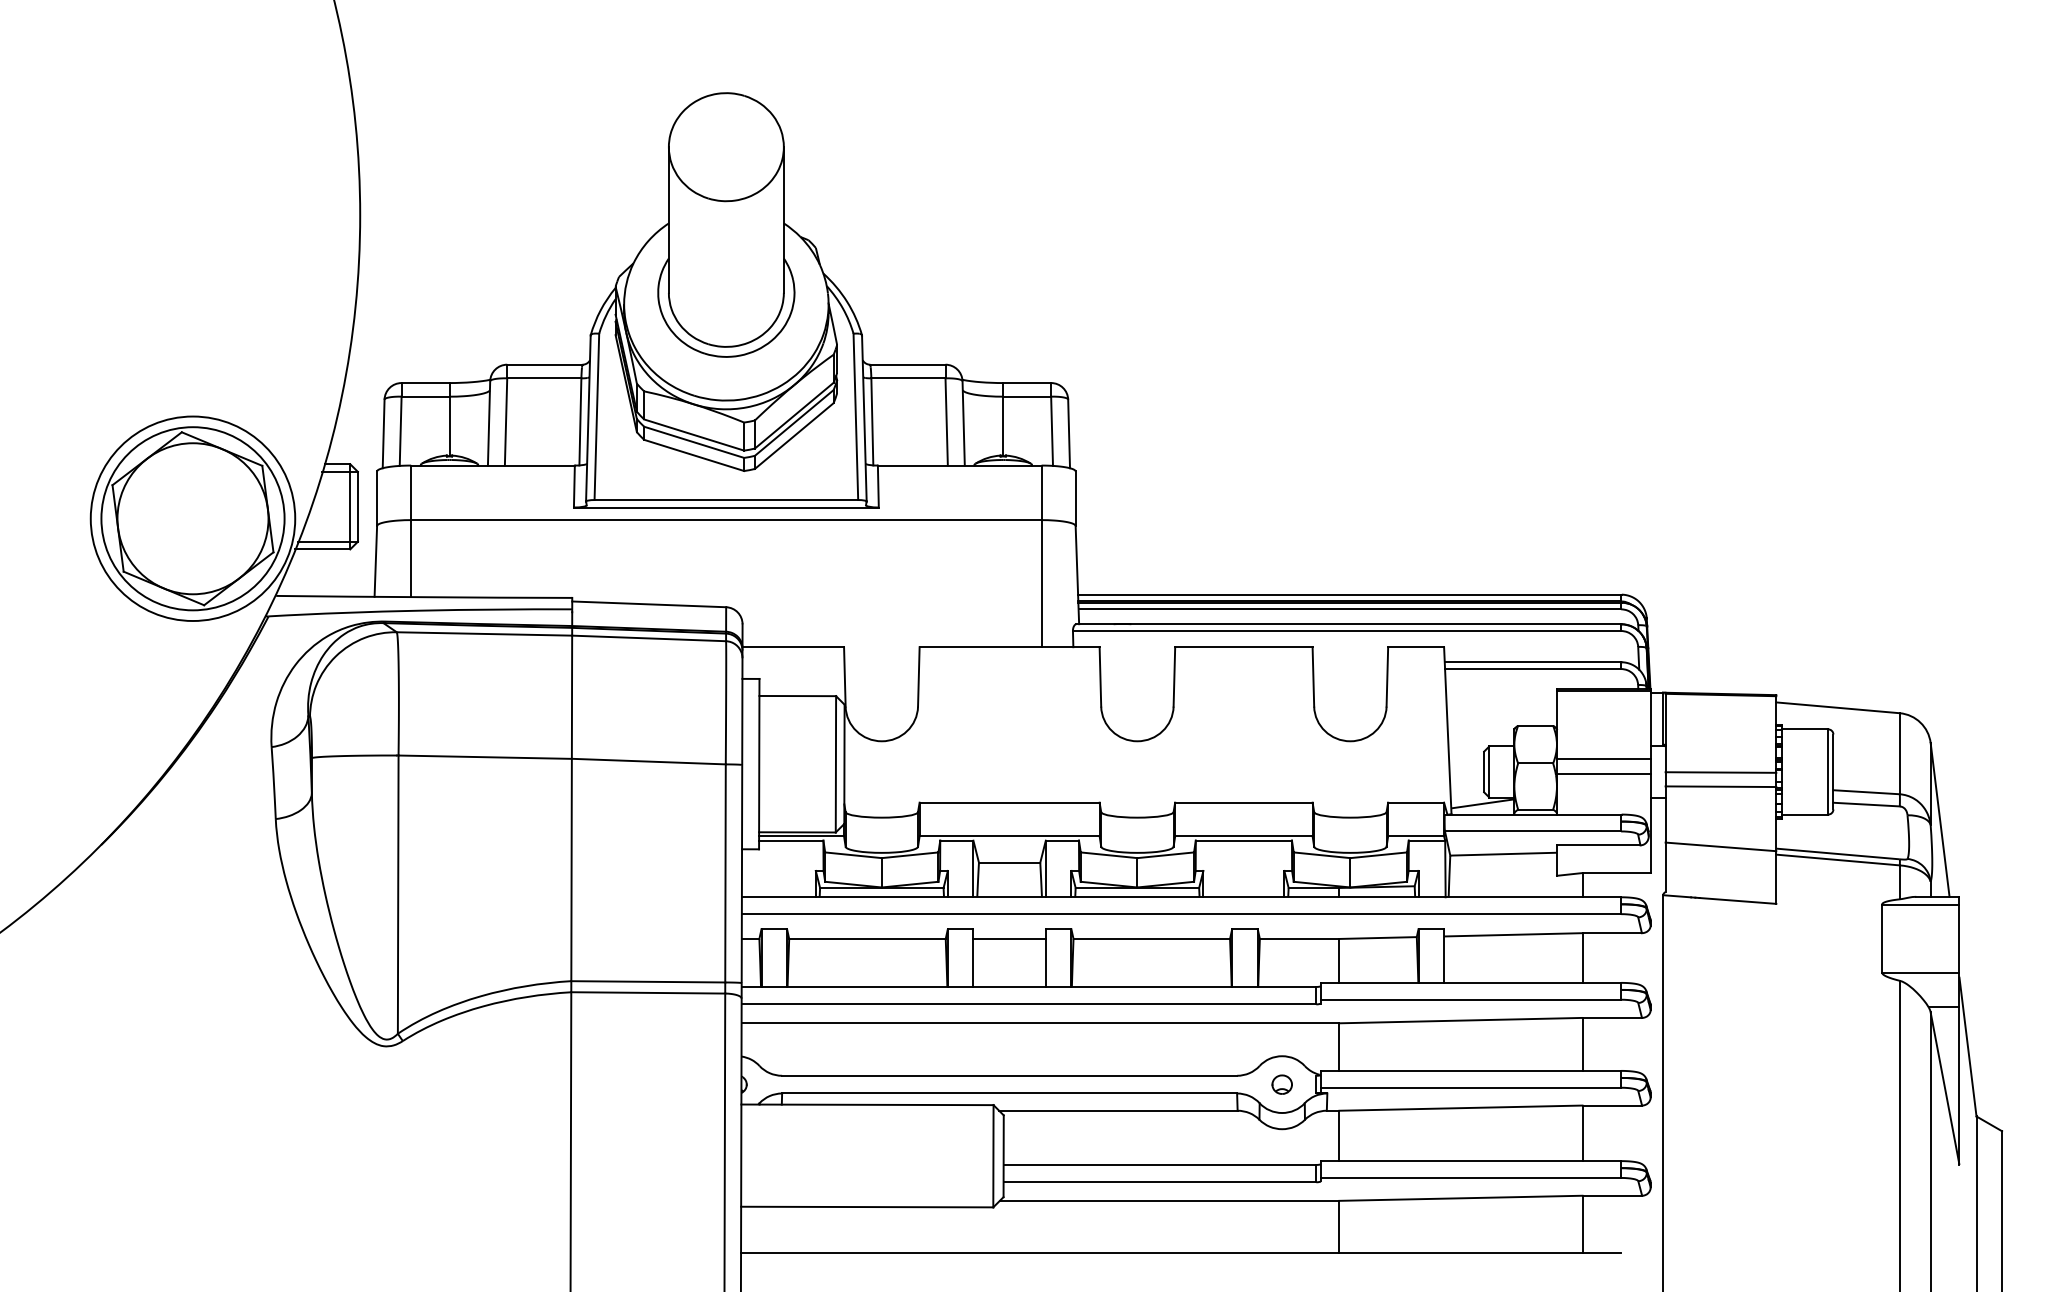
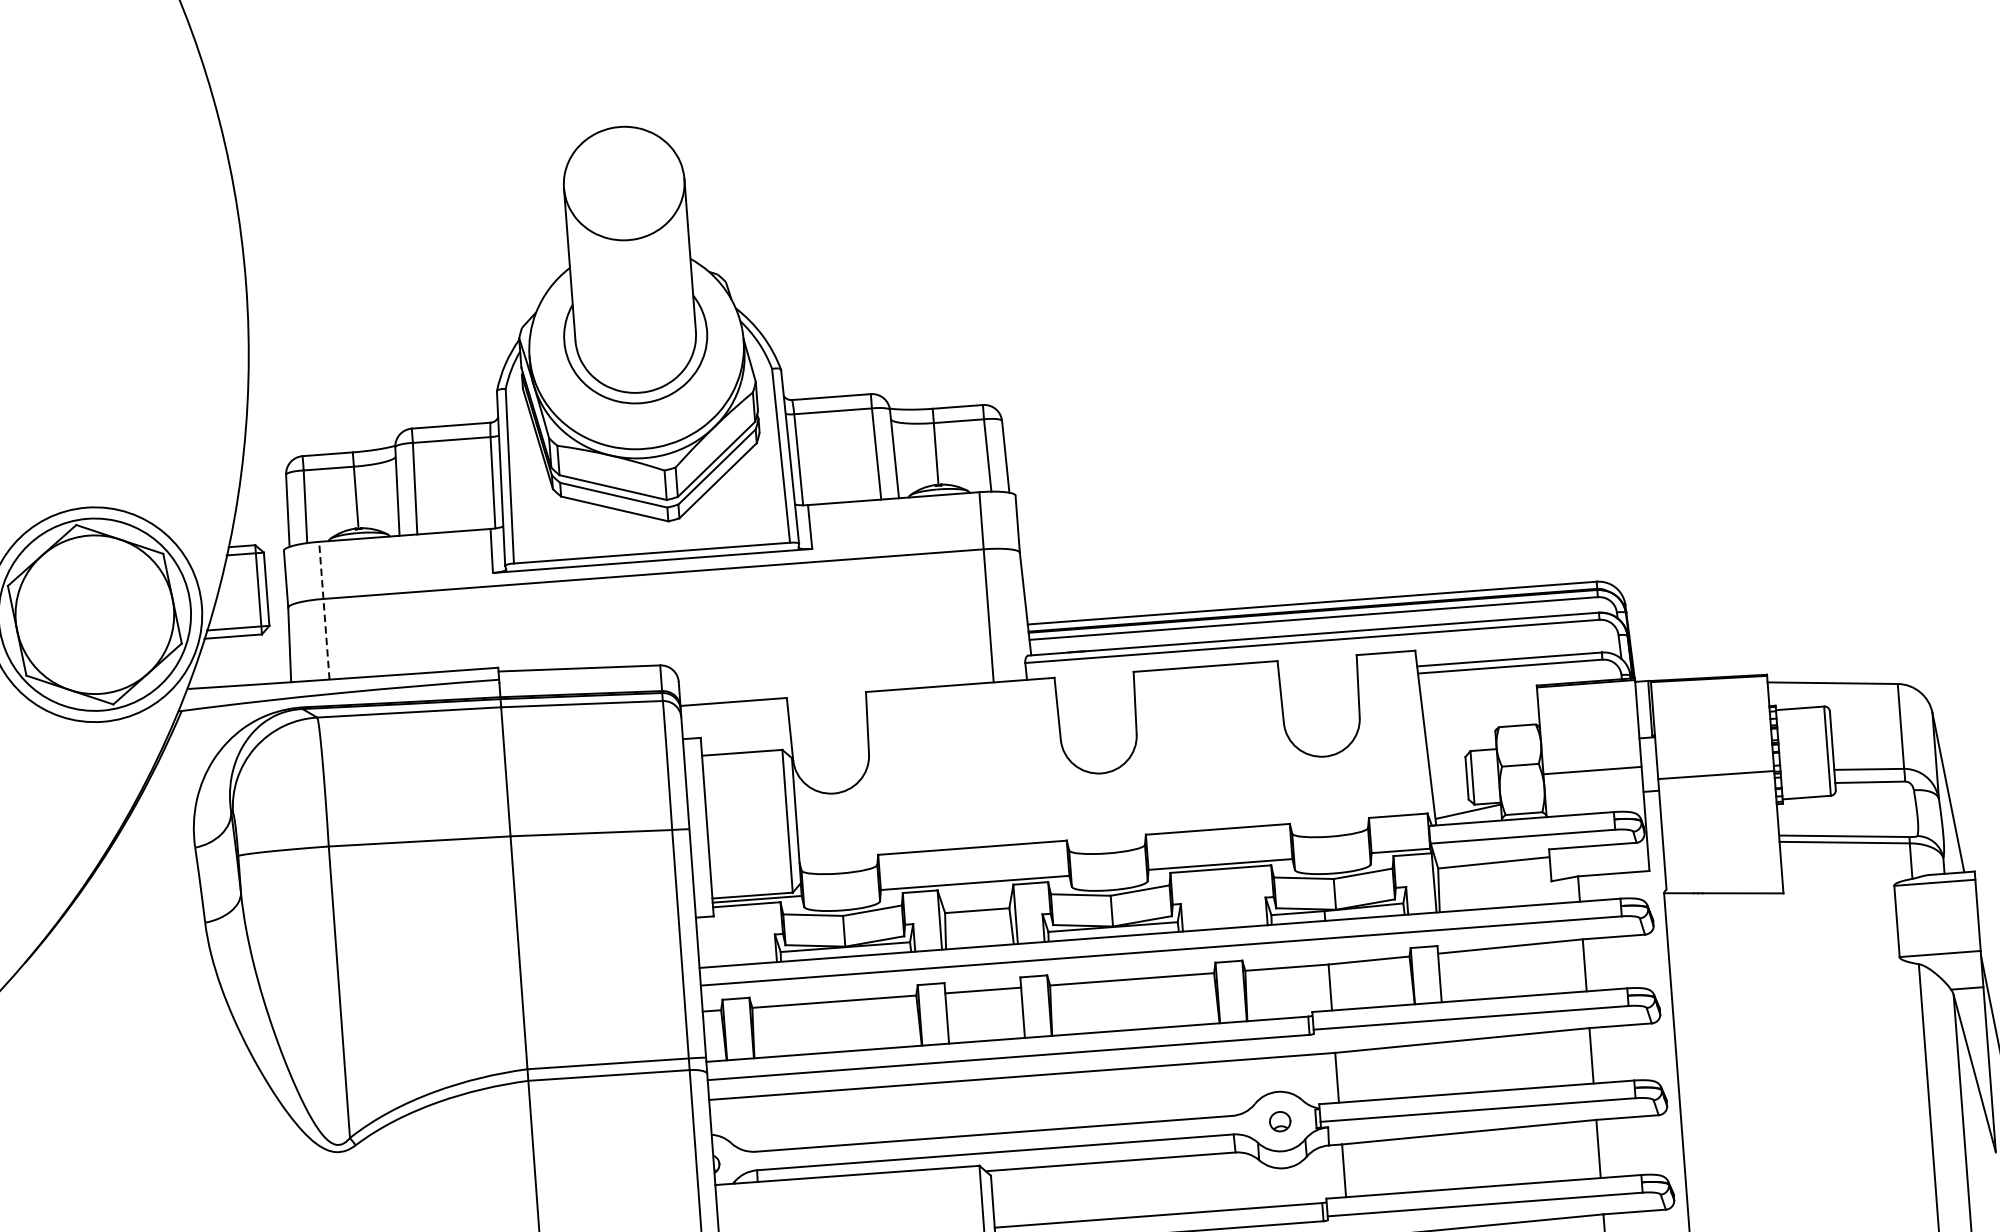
line: (411, 531) -> (324, 610), solid -> dashed
line: (1603, 759) -> (1591, 755), removed
line: (1720, 772) -> (1714, 760), removed
line: (1720, 846) -> (1720, 837), removed

